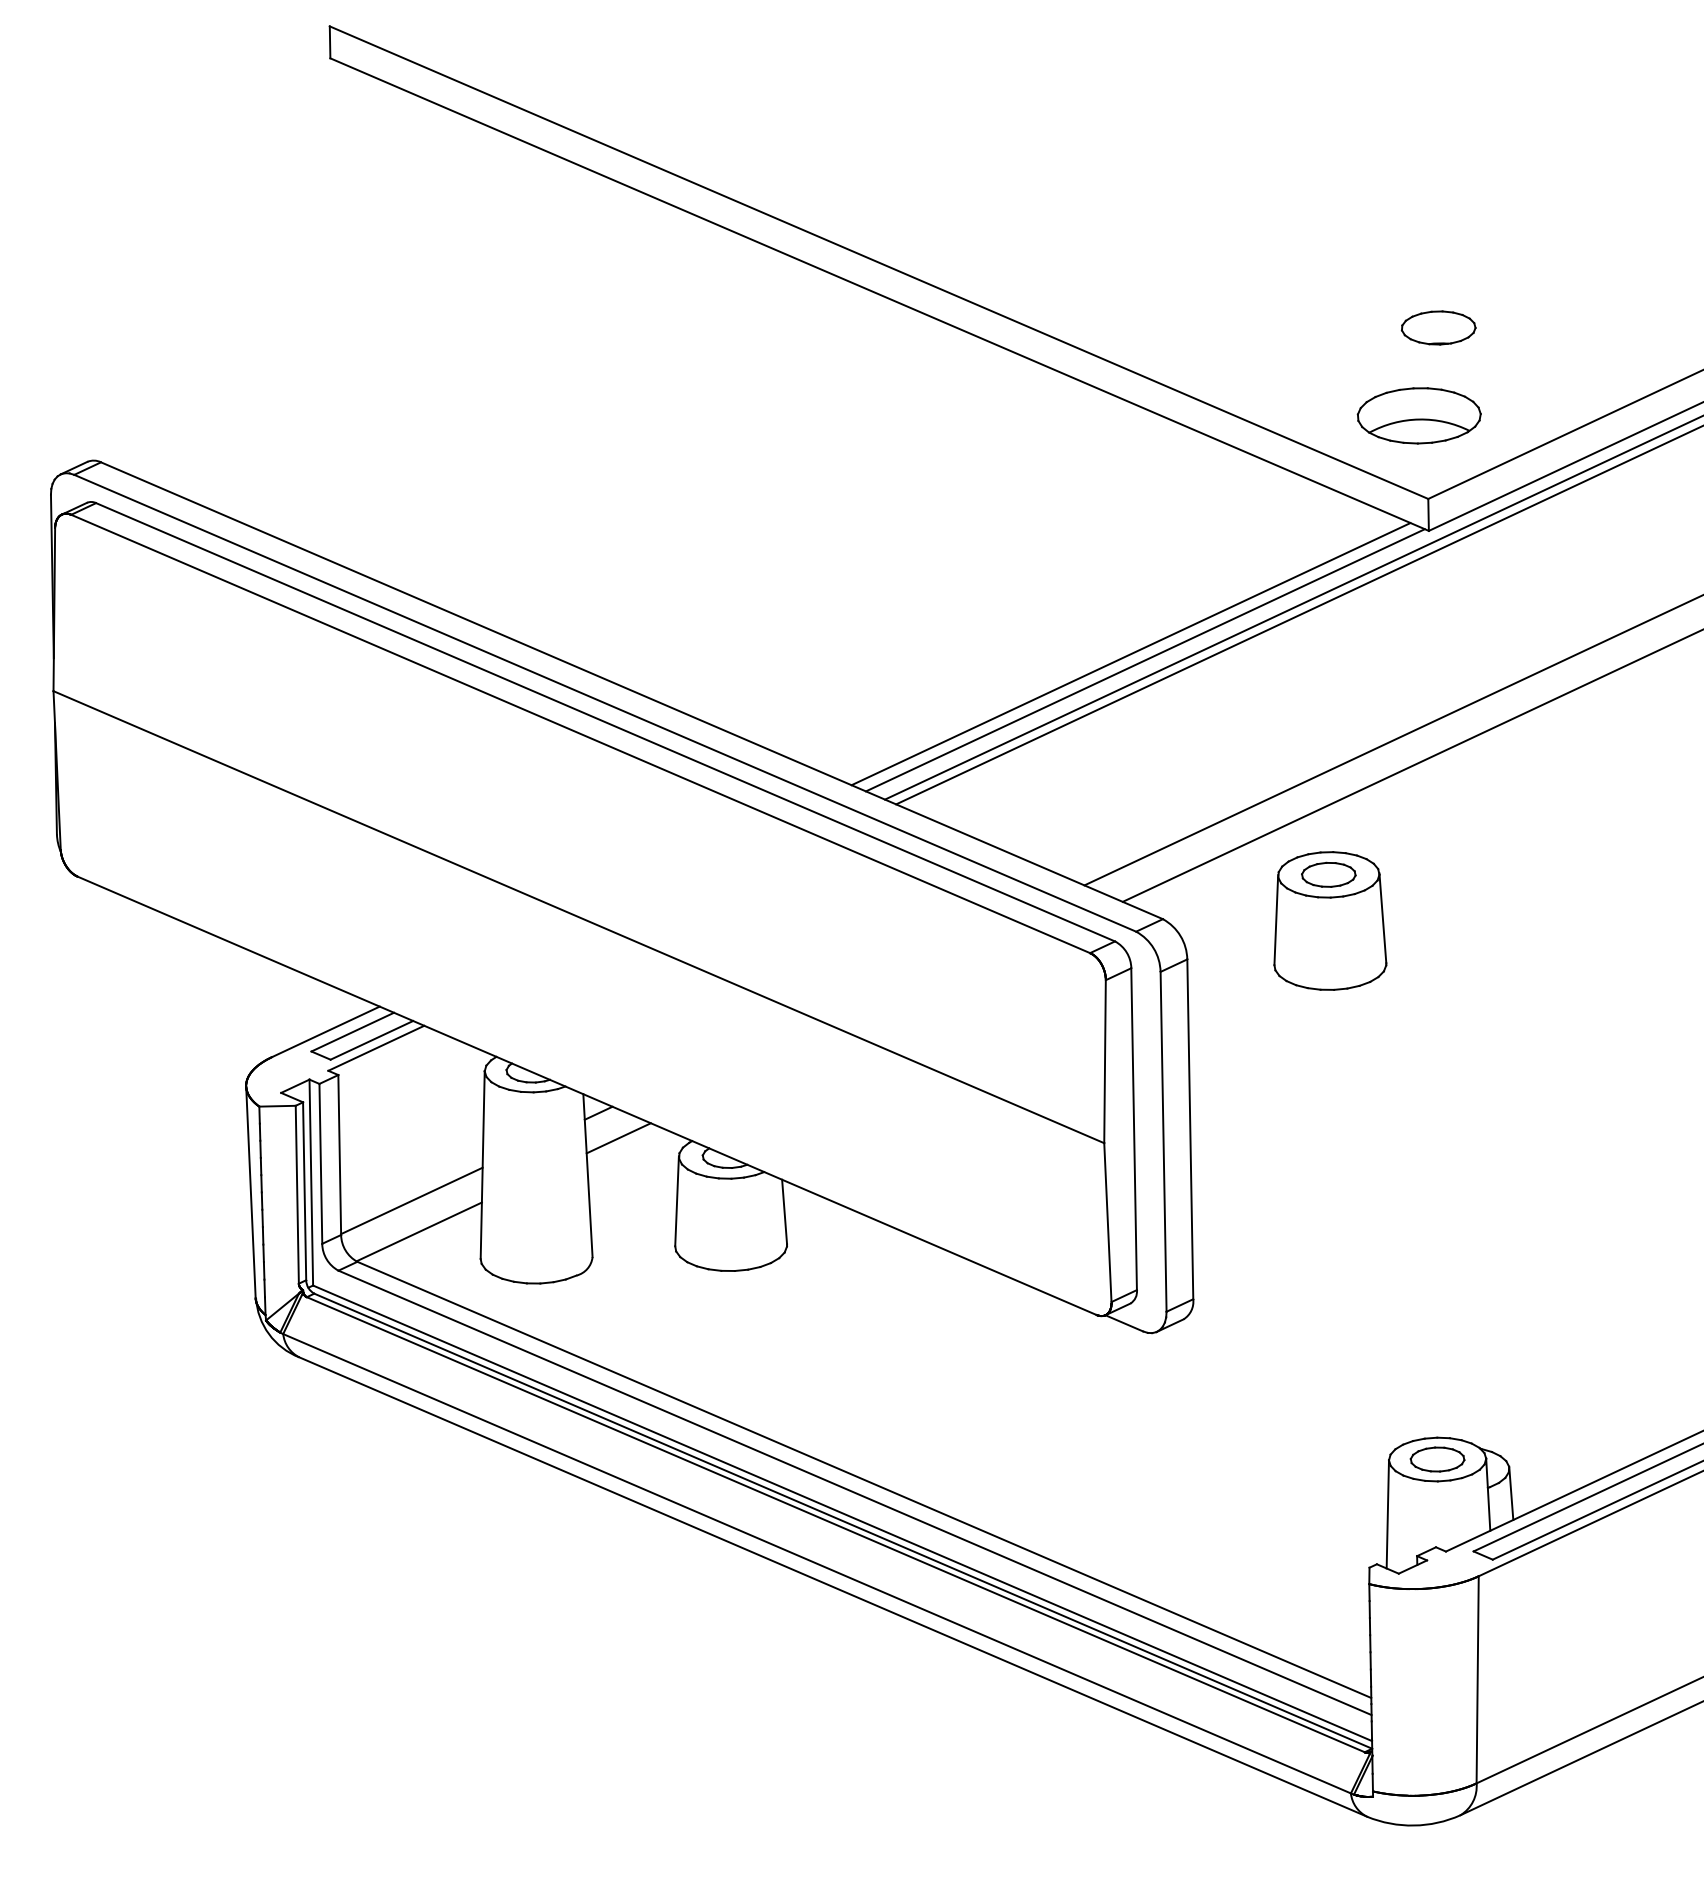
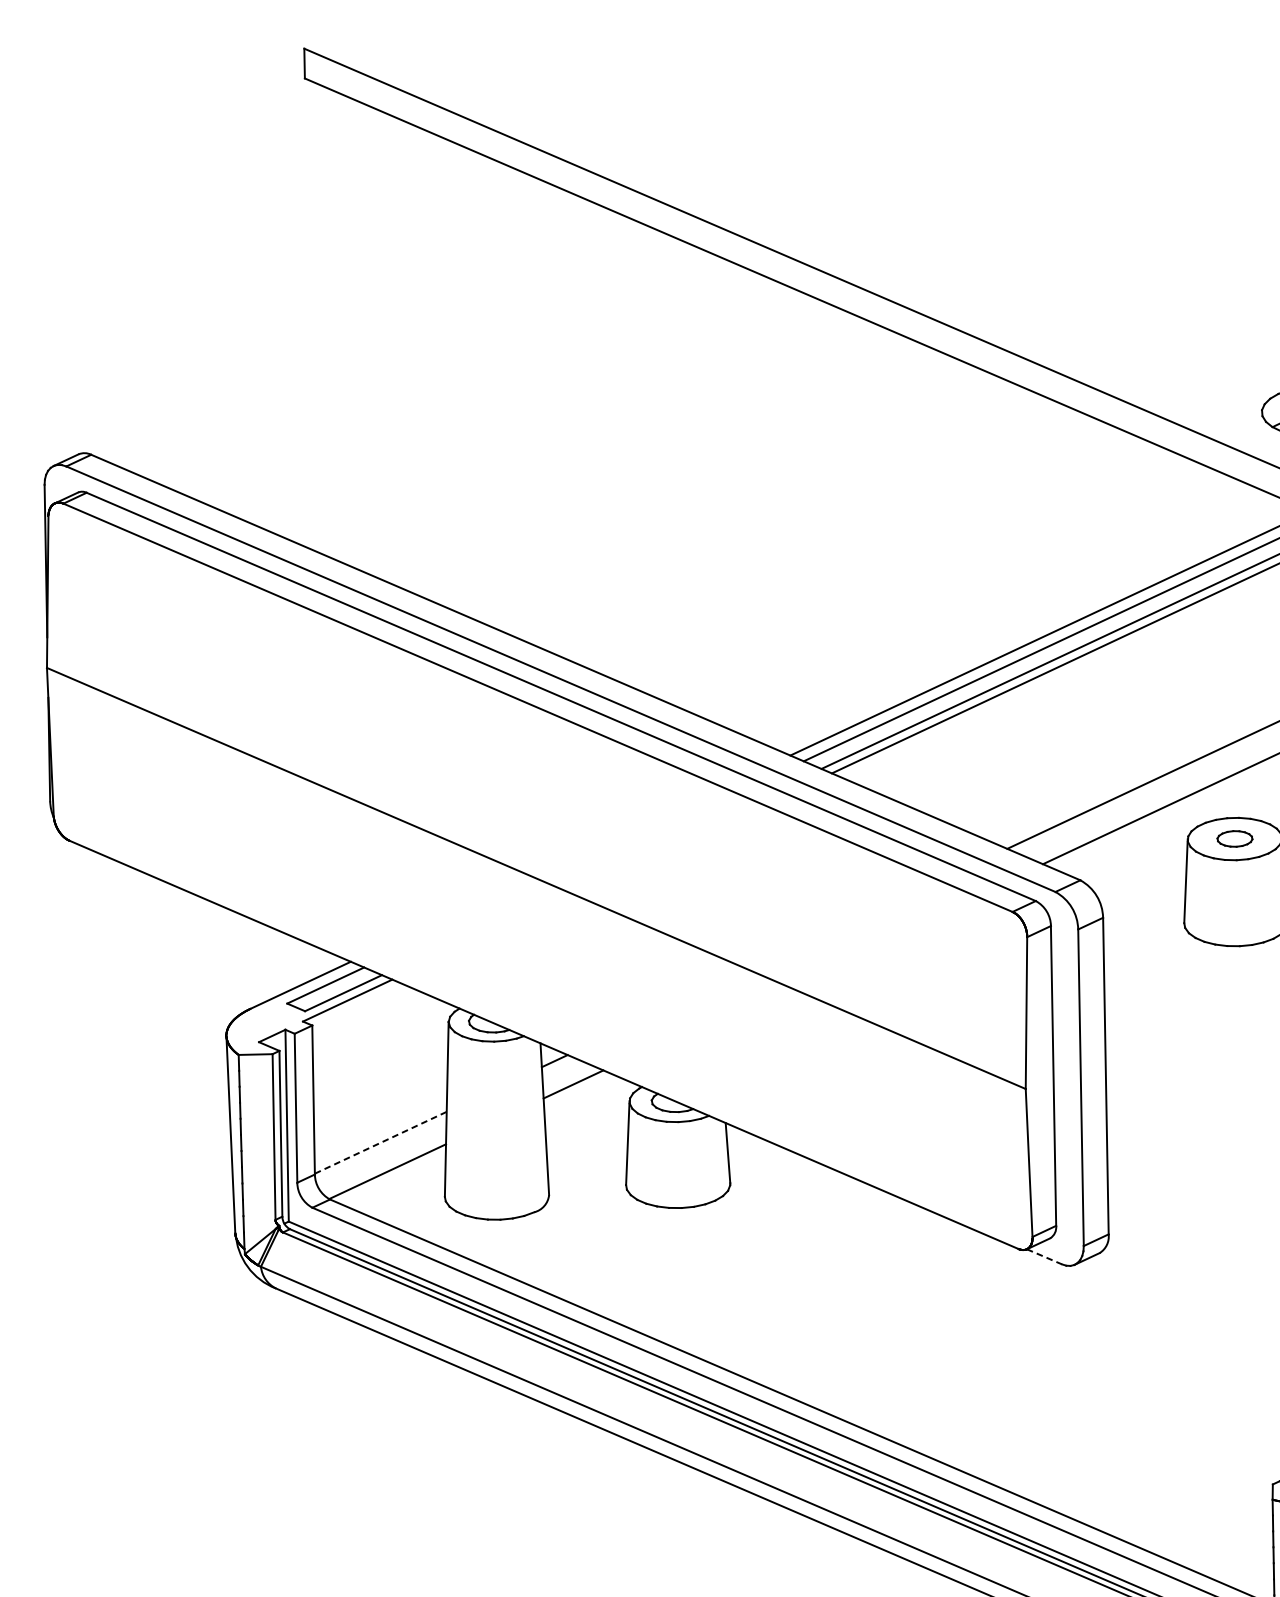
part: (1328, 874) -> (1234, 838), size x0.7
line: (412, 1200) -> (381, 1142), solid -> dashed
line: (1124, 1323) -> (1044, 1256), solid -> dashed

